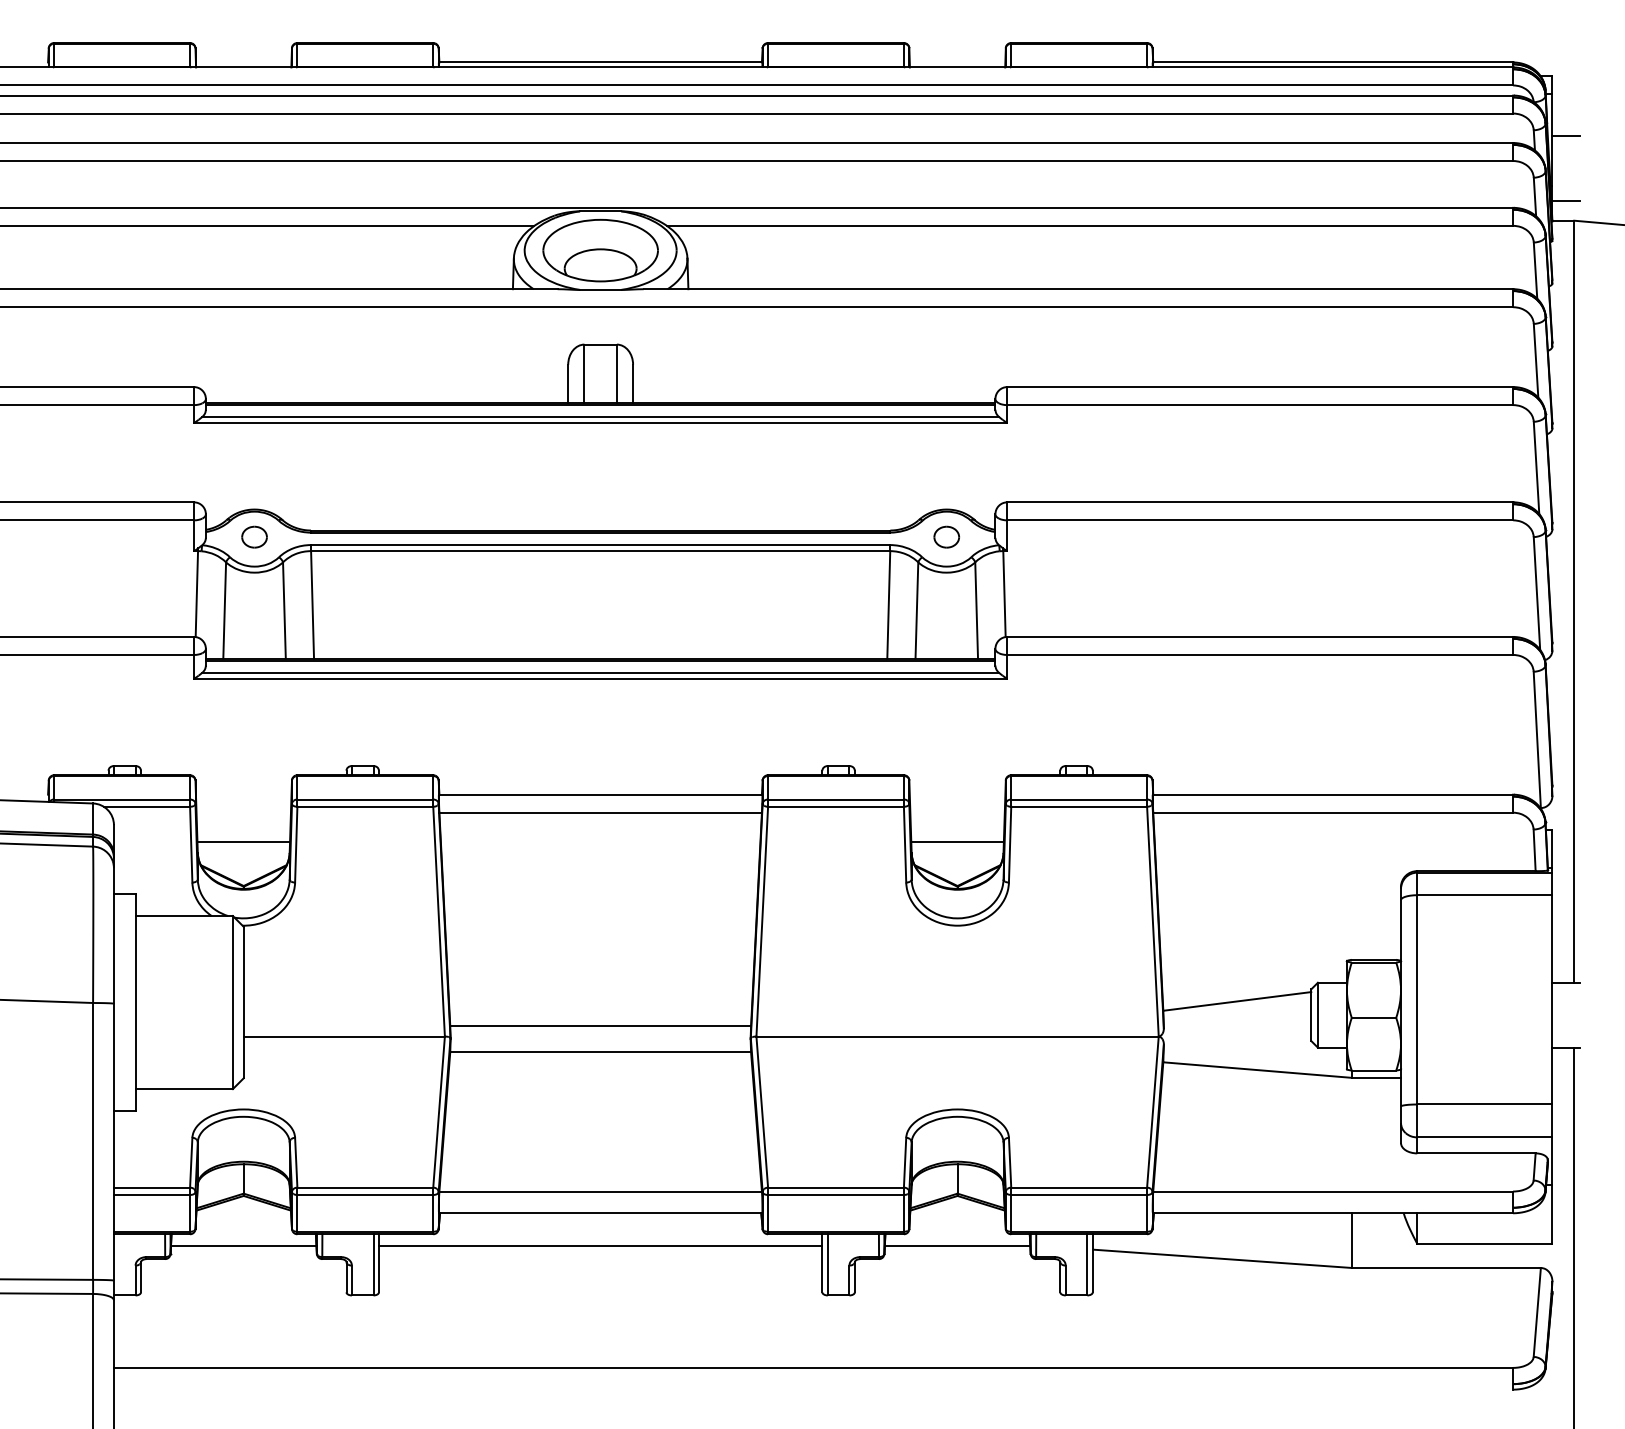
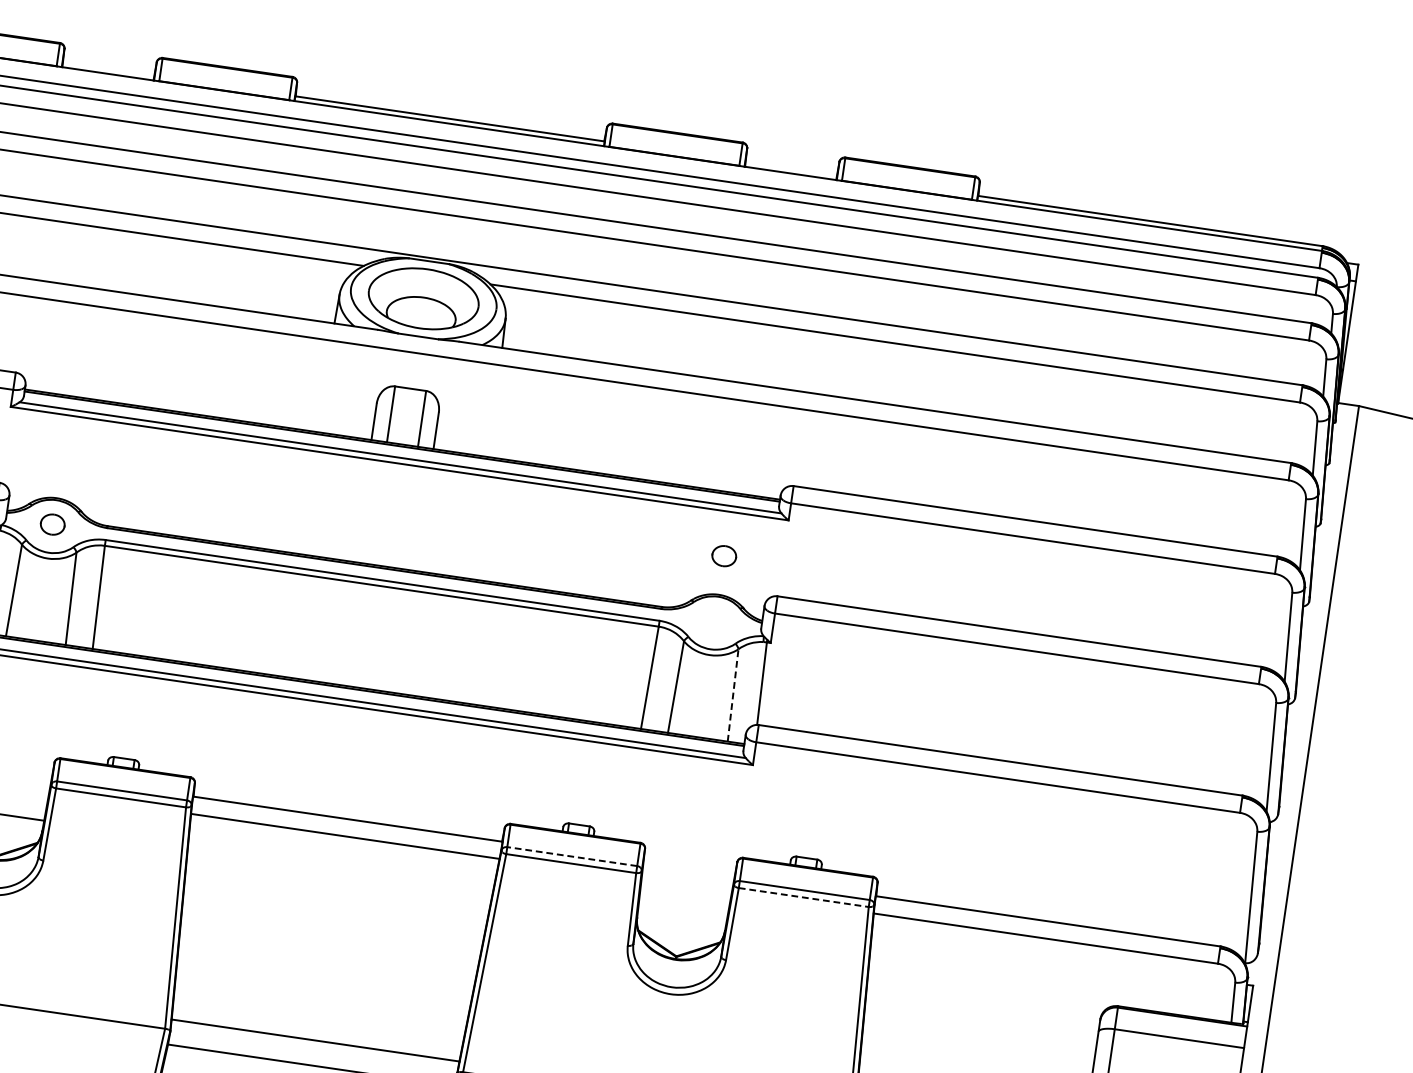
line: (1565, 136) -> (1362, 324), removed
line: (1565, 201) -> (1353, 386), removed
part: (946, 536) -> (724, 555), moved
line: (976, 609) -> (733, 694), solid -> dashed
line: (836, 799) -> (572, 856), solid -> dashed
line: (1079, 806) -> (804, 897), solid -> dashed
line: (957, 841) -> (682, 913), removed

